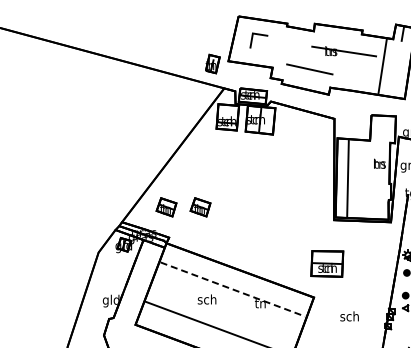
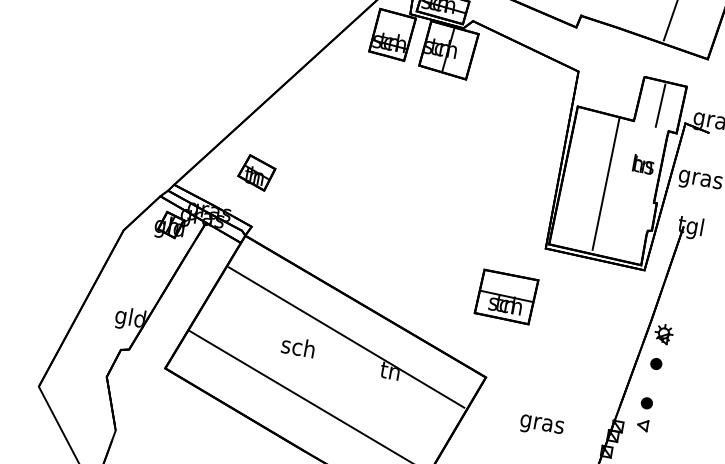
line: (382, 129) -> (659, 105), added
line: (347, 178) -> (605, 184), moved
part: (200, 207) -> (316, 183), removed
part: (327, 263) -> (507, 296), moved
line: (233, 289) -> (347, 337), dashed -> solid
text: (349, 317) -> (541, 423), sch -> gras

